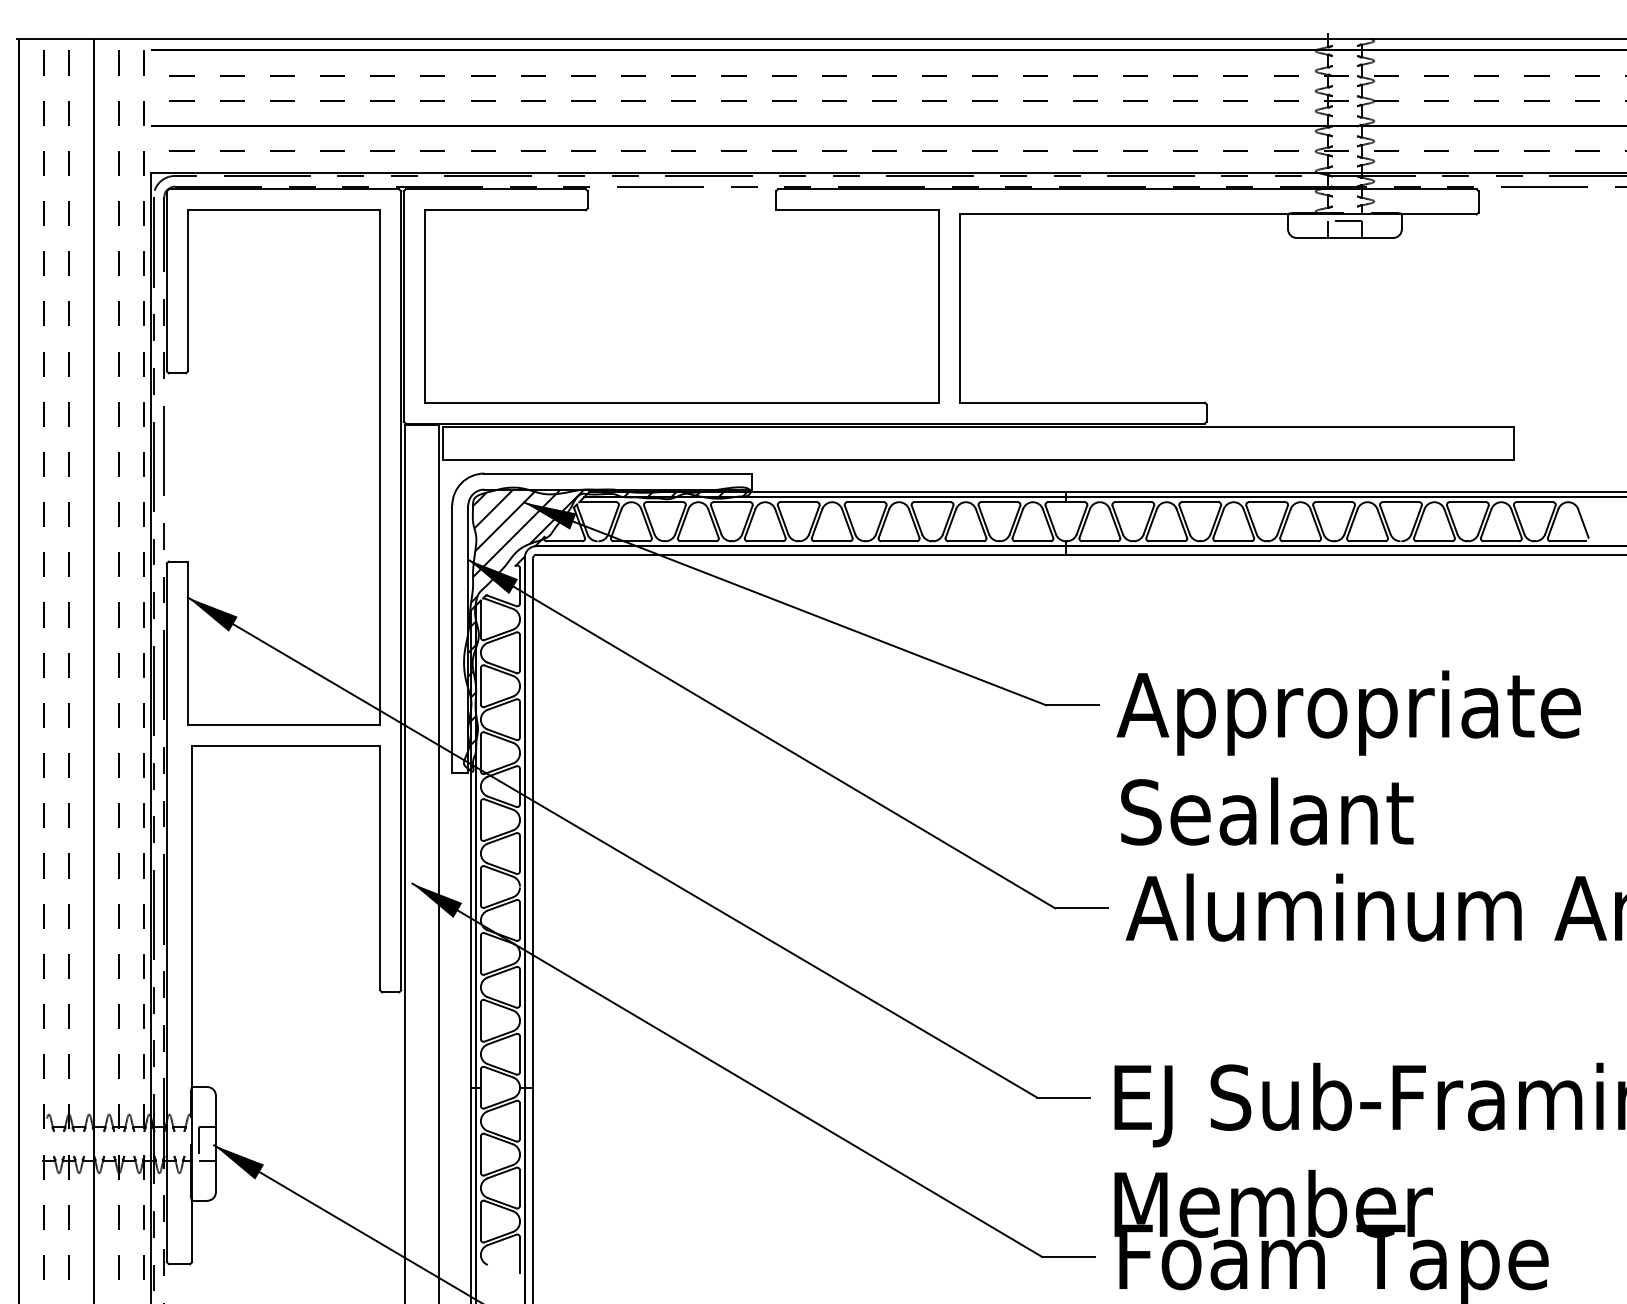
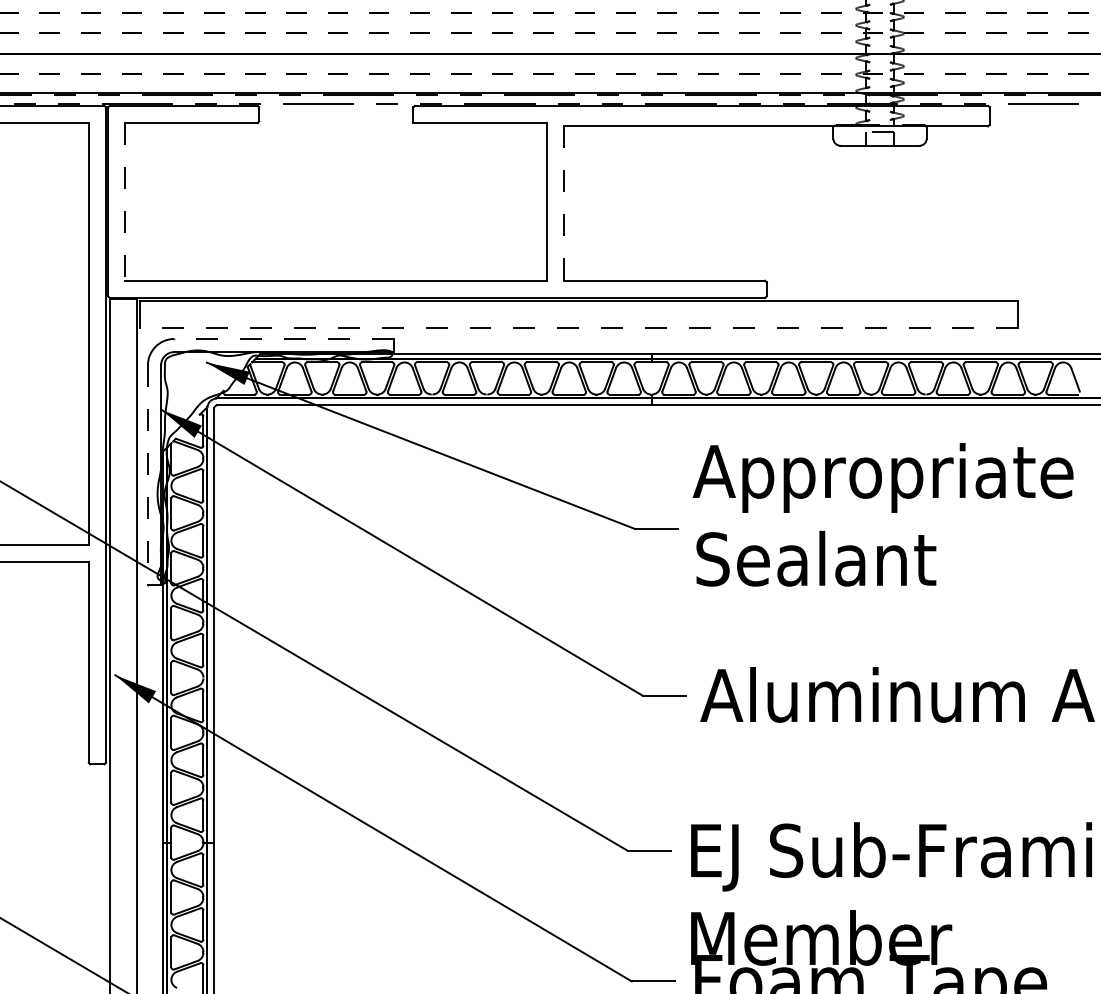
line: (424, 306) -> (125, 201), solid -> dashed
line: (960, 309) -> (564, 204), solid -> dashed
line: (977, 460) -> (578, 328), solid -> dashed
line: (618, 473) -> (284, 338), solid -> dashed
hatch: (608, 628) -> (276, 466), removed
line: (452, 639) -> (148, 475), solid -> dashed
text: (1348, 757) -> (882, 514), moved

